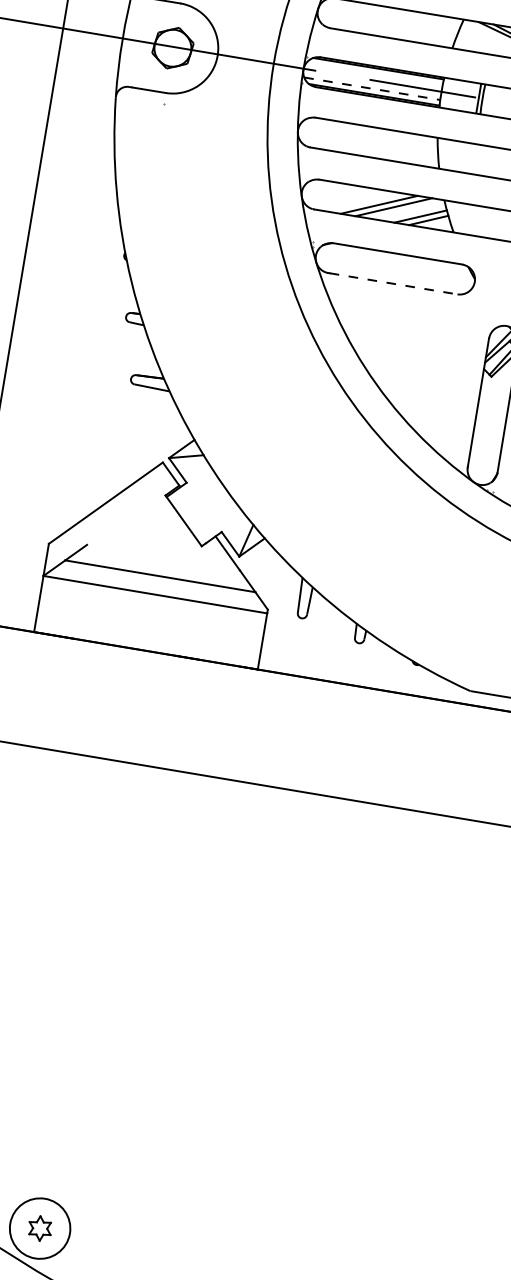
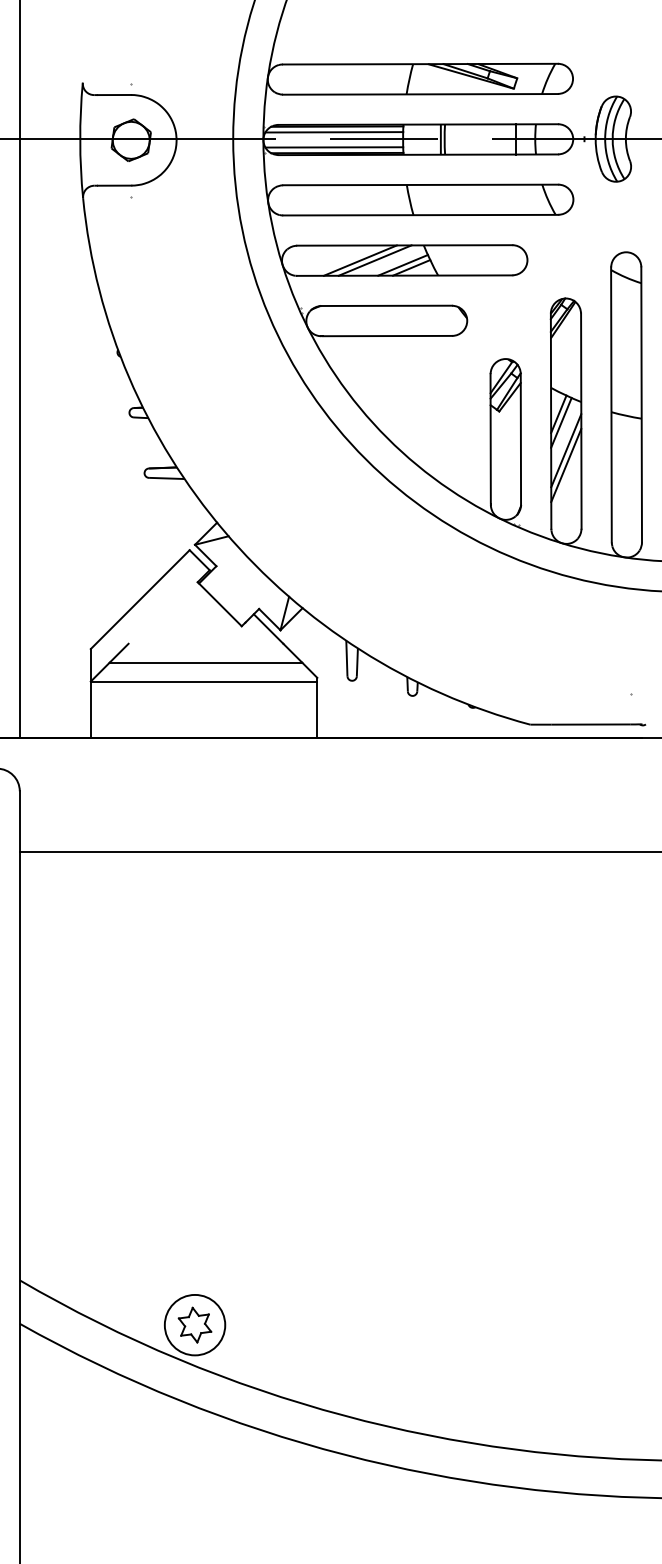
line: (374, 74) -> (334, 132), added
line: (372, 88) -> (334, 147), dashed -> solid
line: (393, 284) -> (387, 336), dashed -> solid
part: (39, 1227) -> (194, 1324), size x1.43

